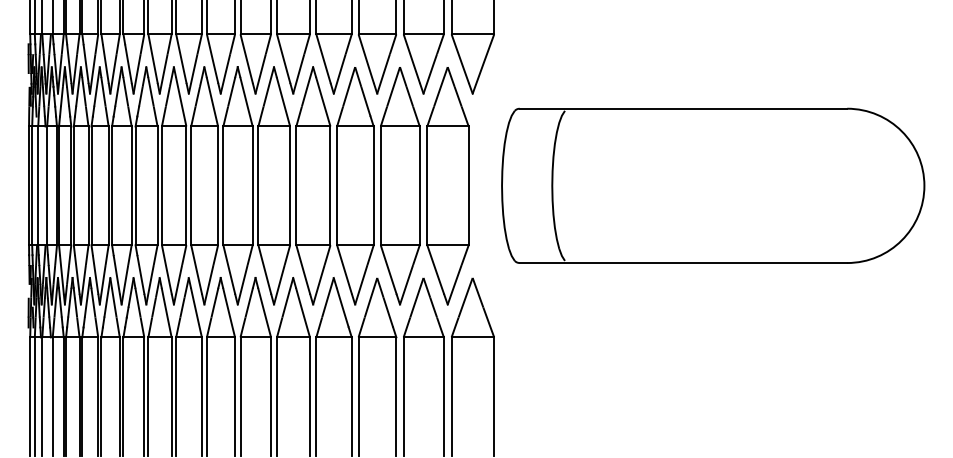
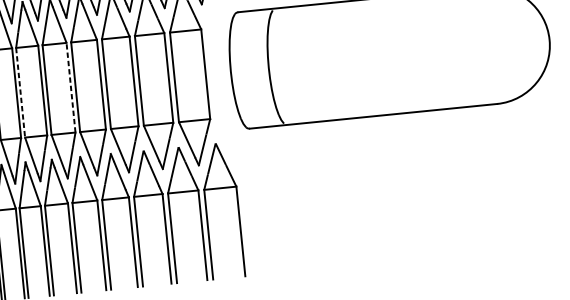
line: (290, 185) -> (71, 87), solid -> dashed
line: (223, 186) -> (20, 93), solid -> dashed

